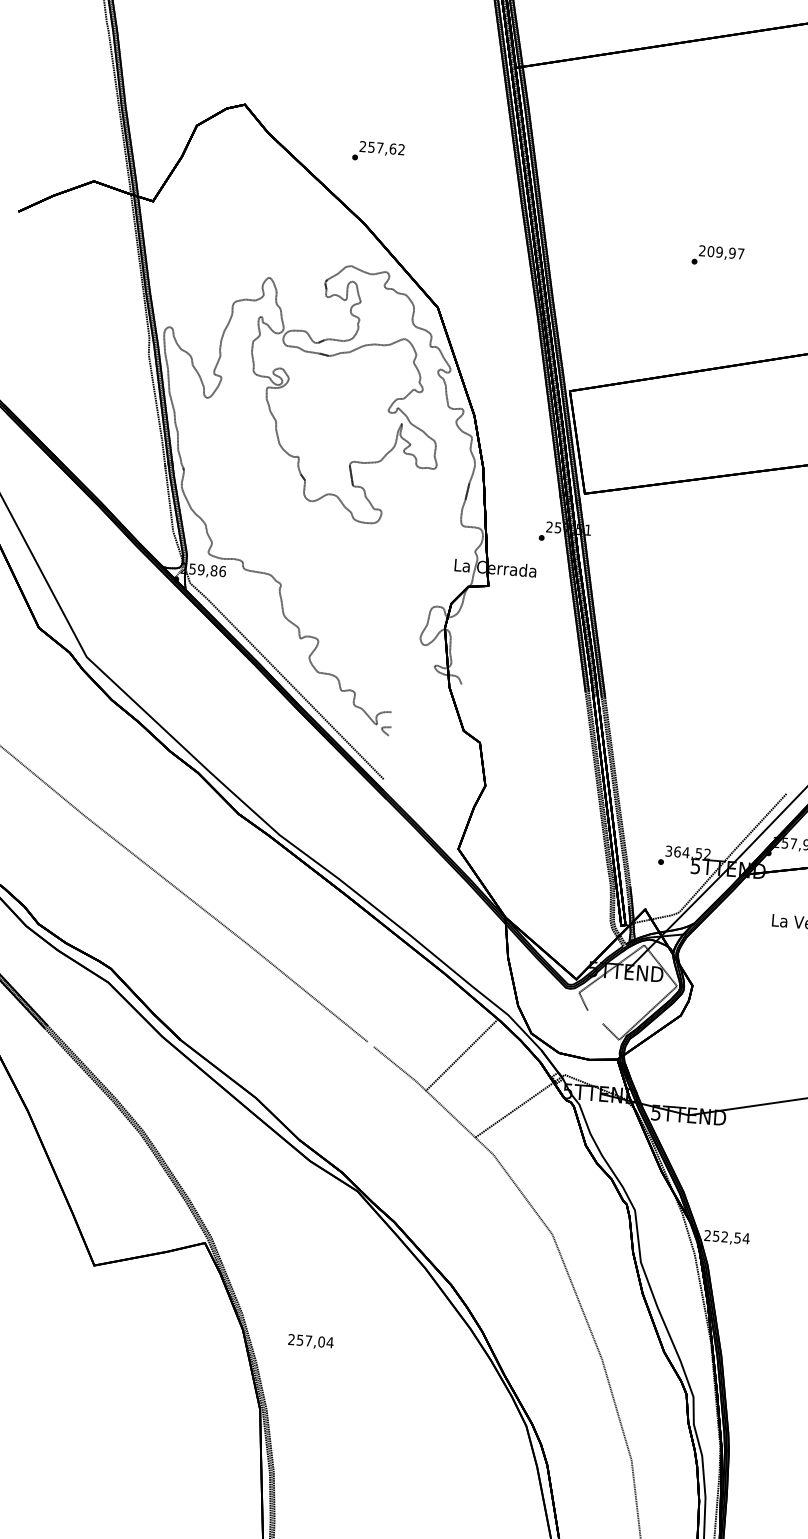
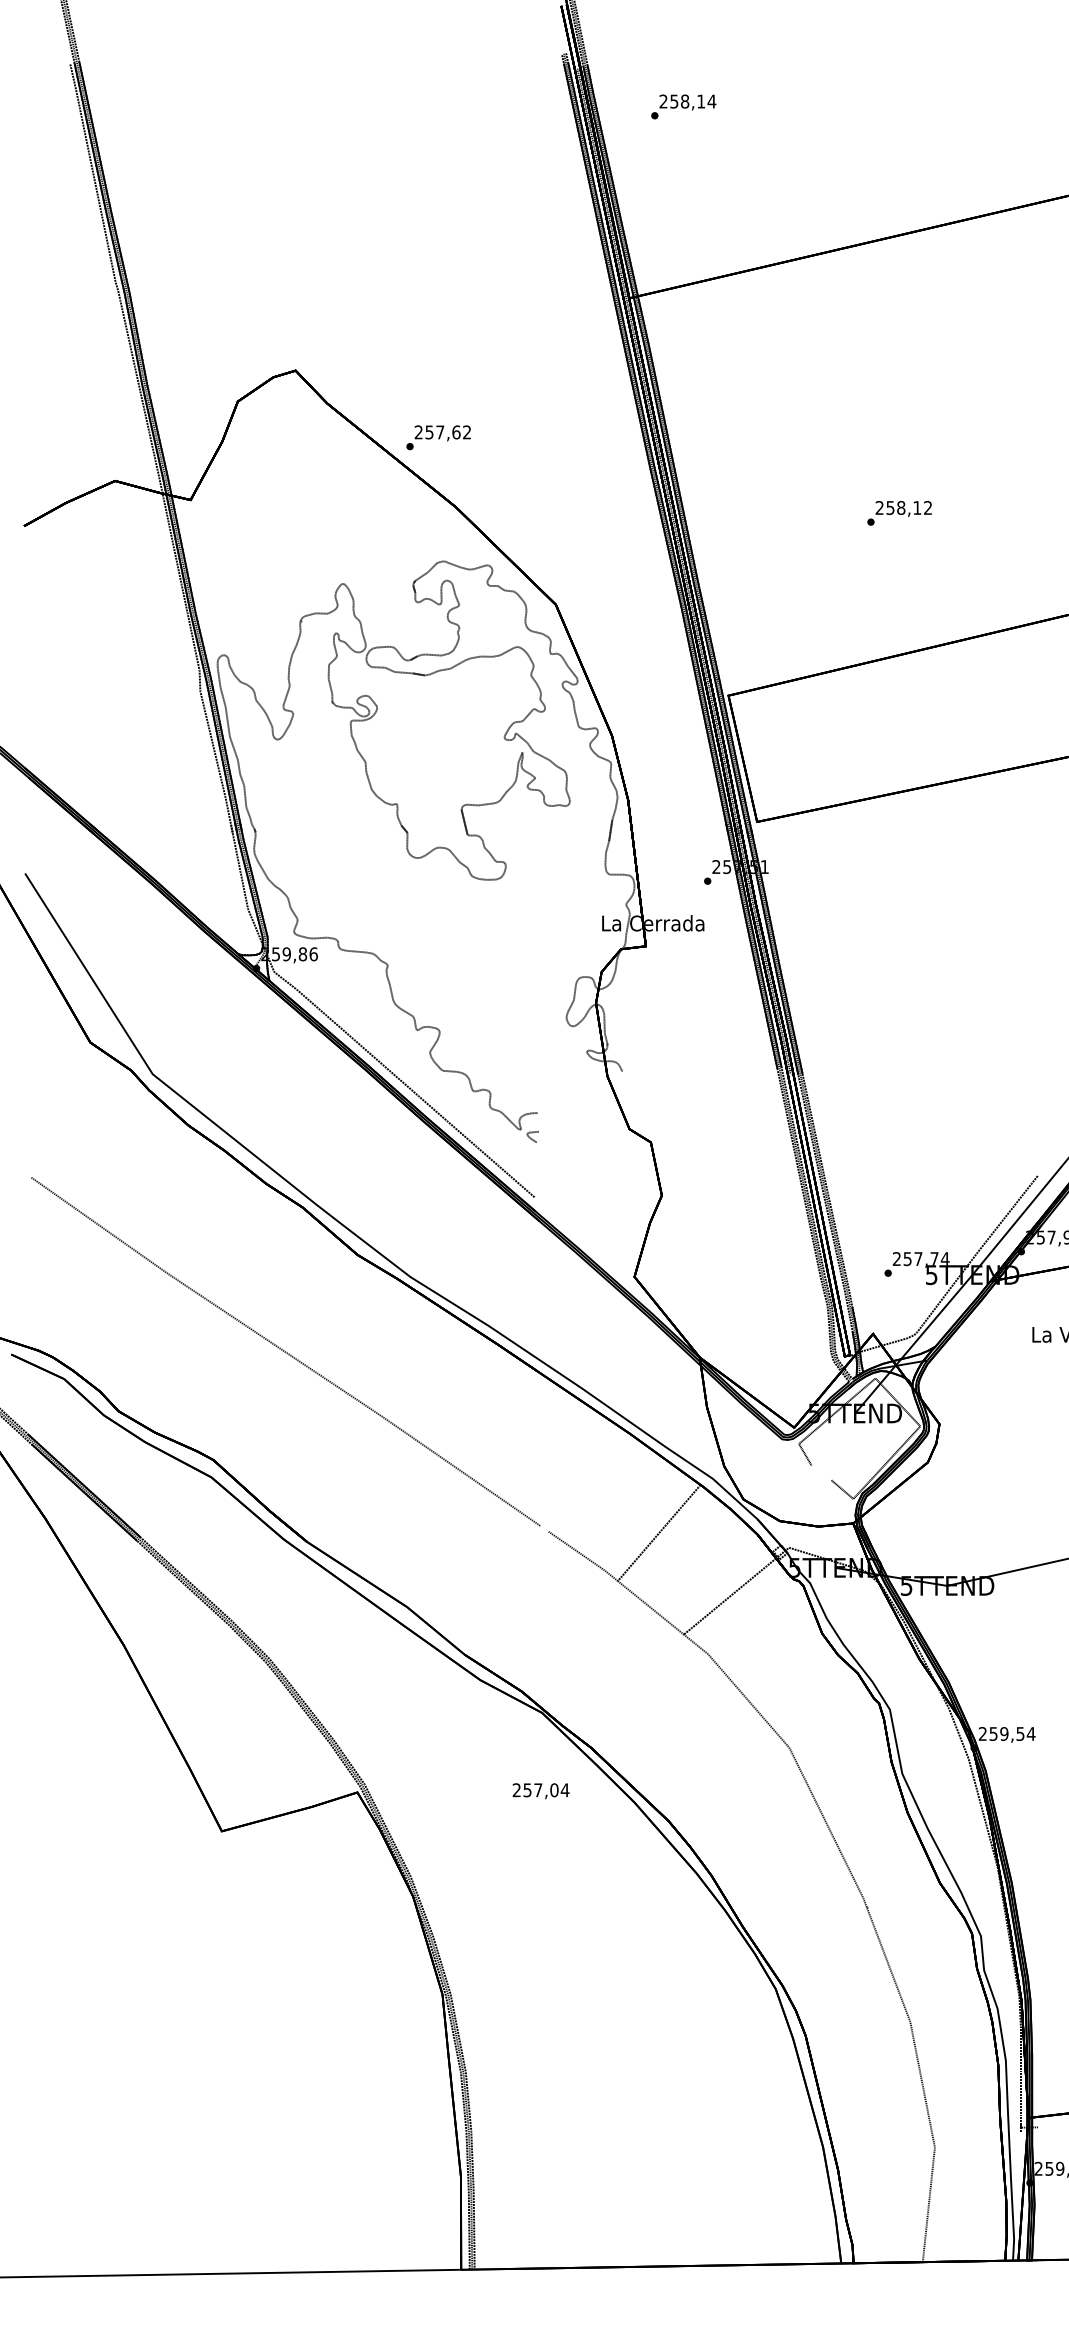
text: (378, 151) -> (438, 437), moved
text: (725, 252) -> (908, 507), 209,97 -> 258,12
text: (688, 853) -> (921, 1259), 364,52 -> 257,74
text: (724, 1236) -> (1004, 1733), 252,54 -> 259,54
text: (310, 1342) -> (540, 1791), moved

